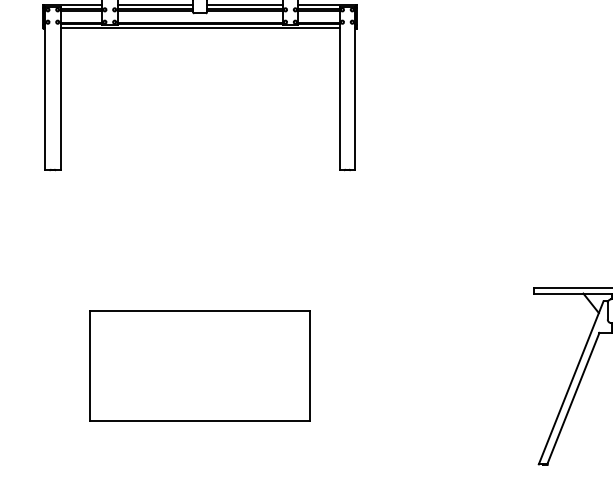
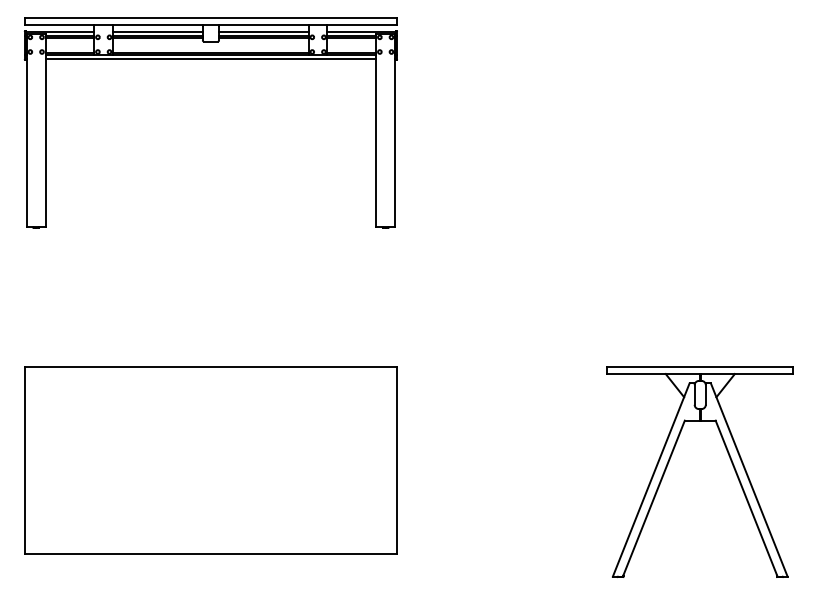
part: (199, 366) -> (210, 460), size x1.43

